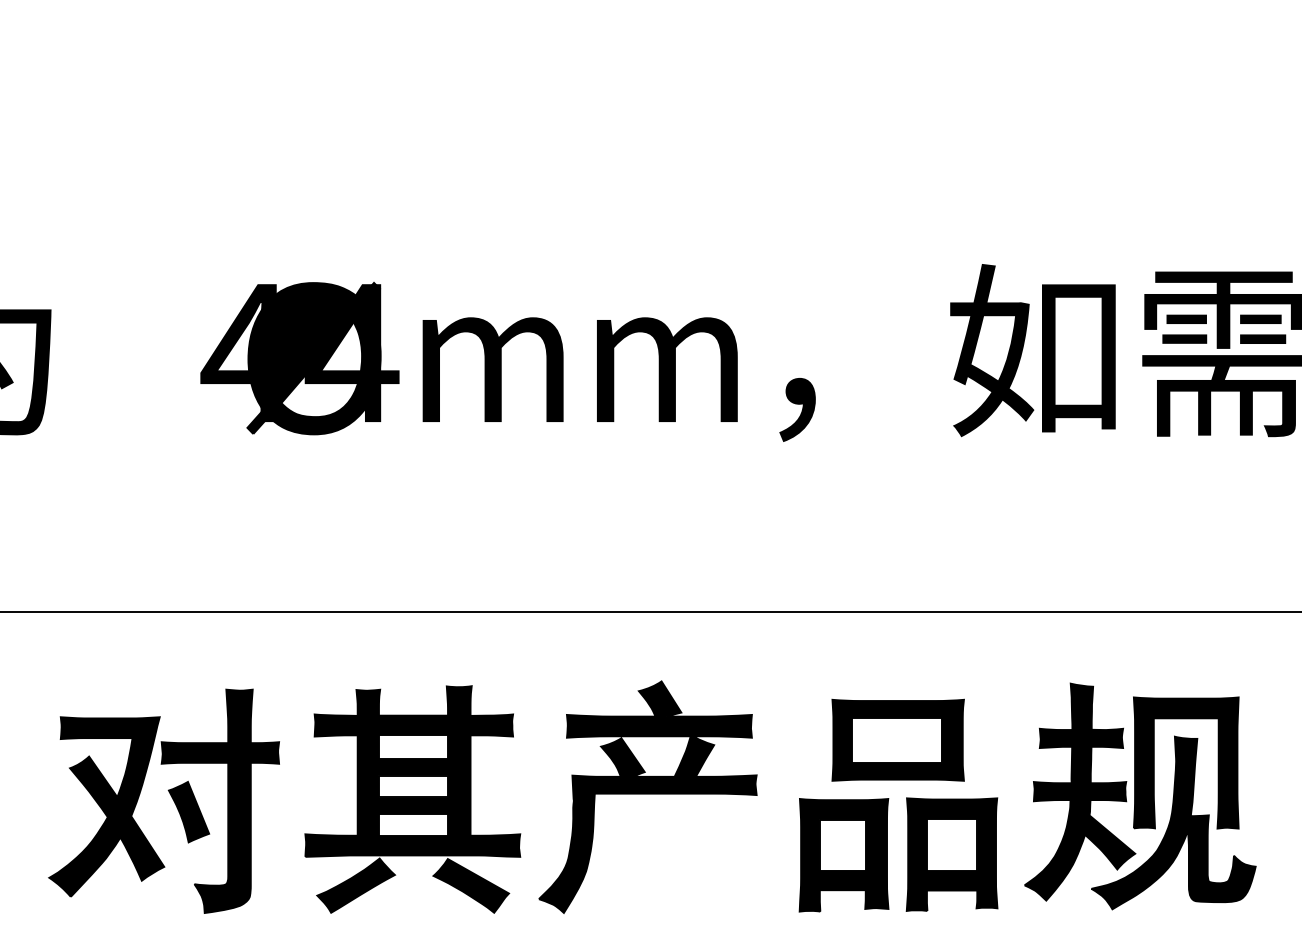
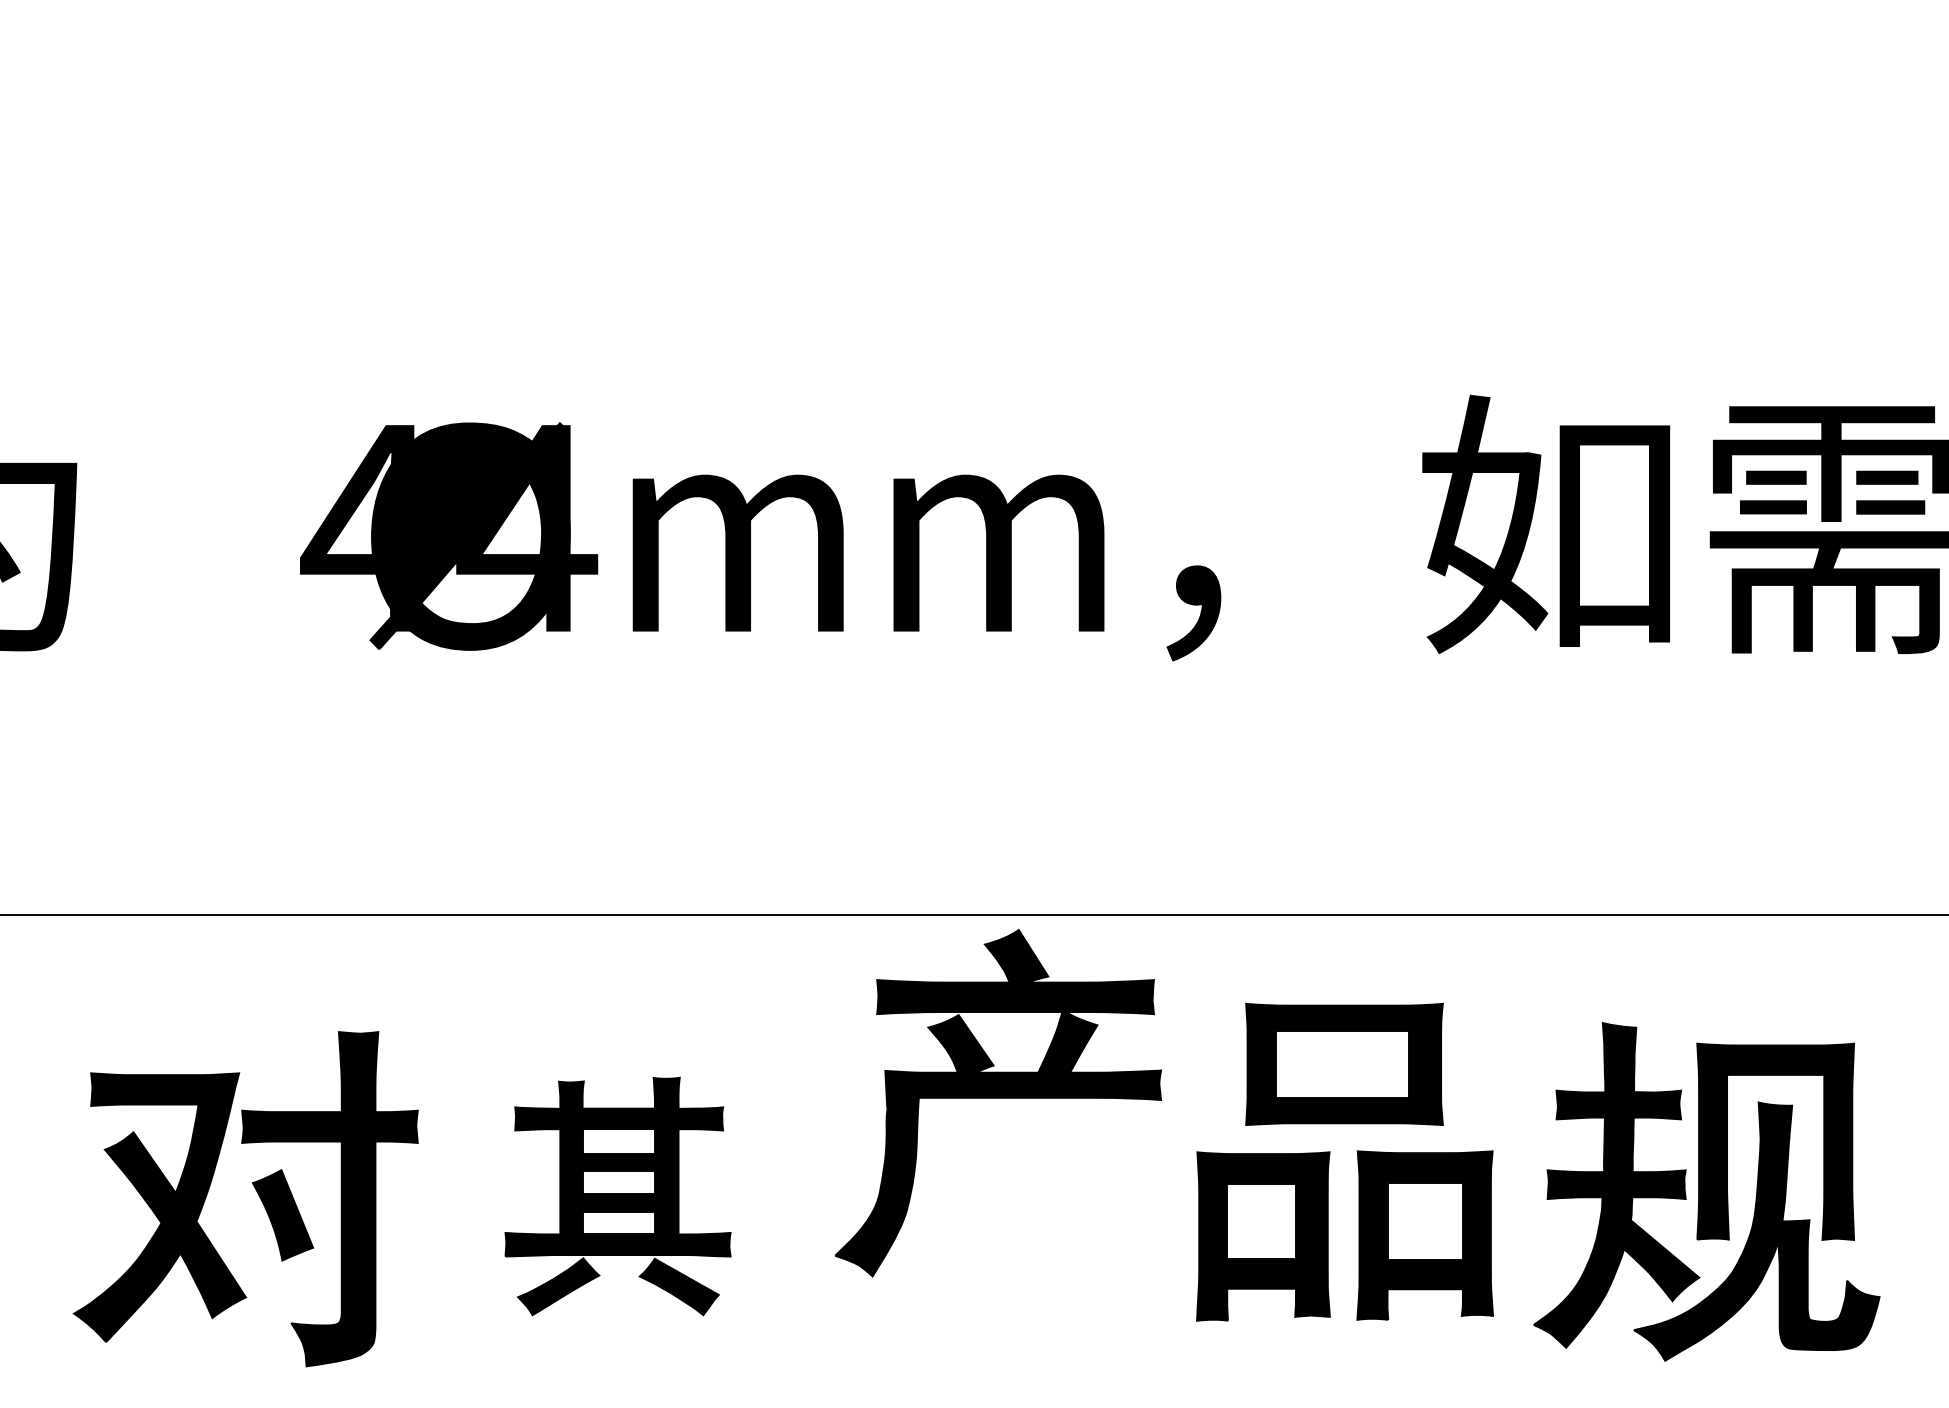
part: (647, 796) -> (997, 1102), moved
part: (412, 799) -> (617, 1196), size x0.7
part: (906, 805) -> (1356, 1162), moved

